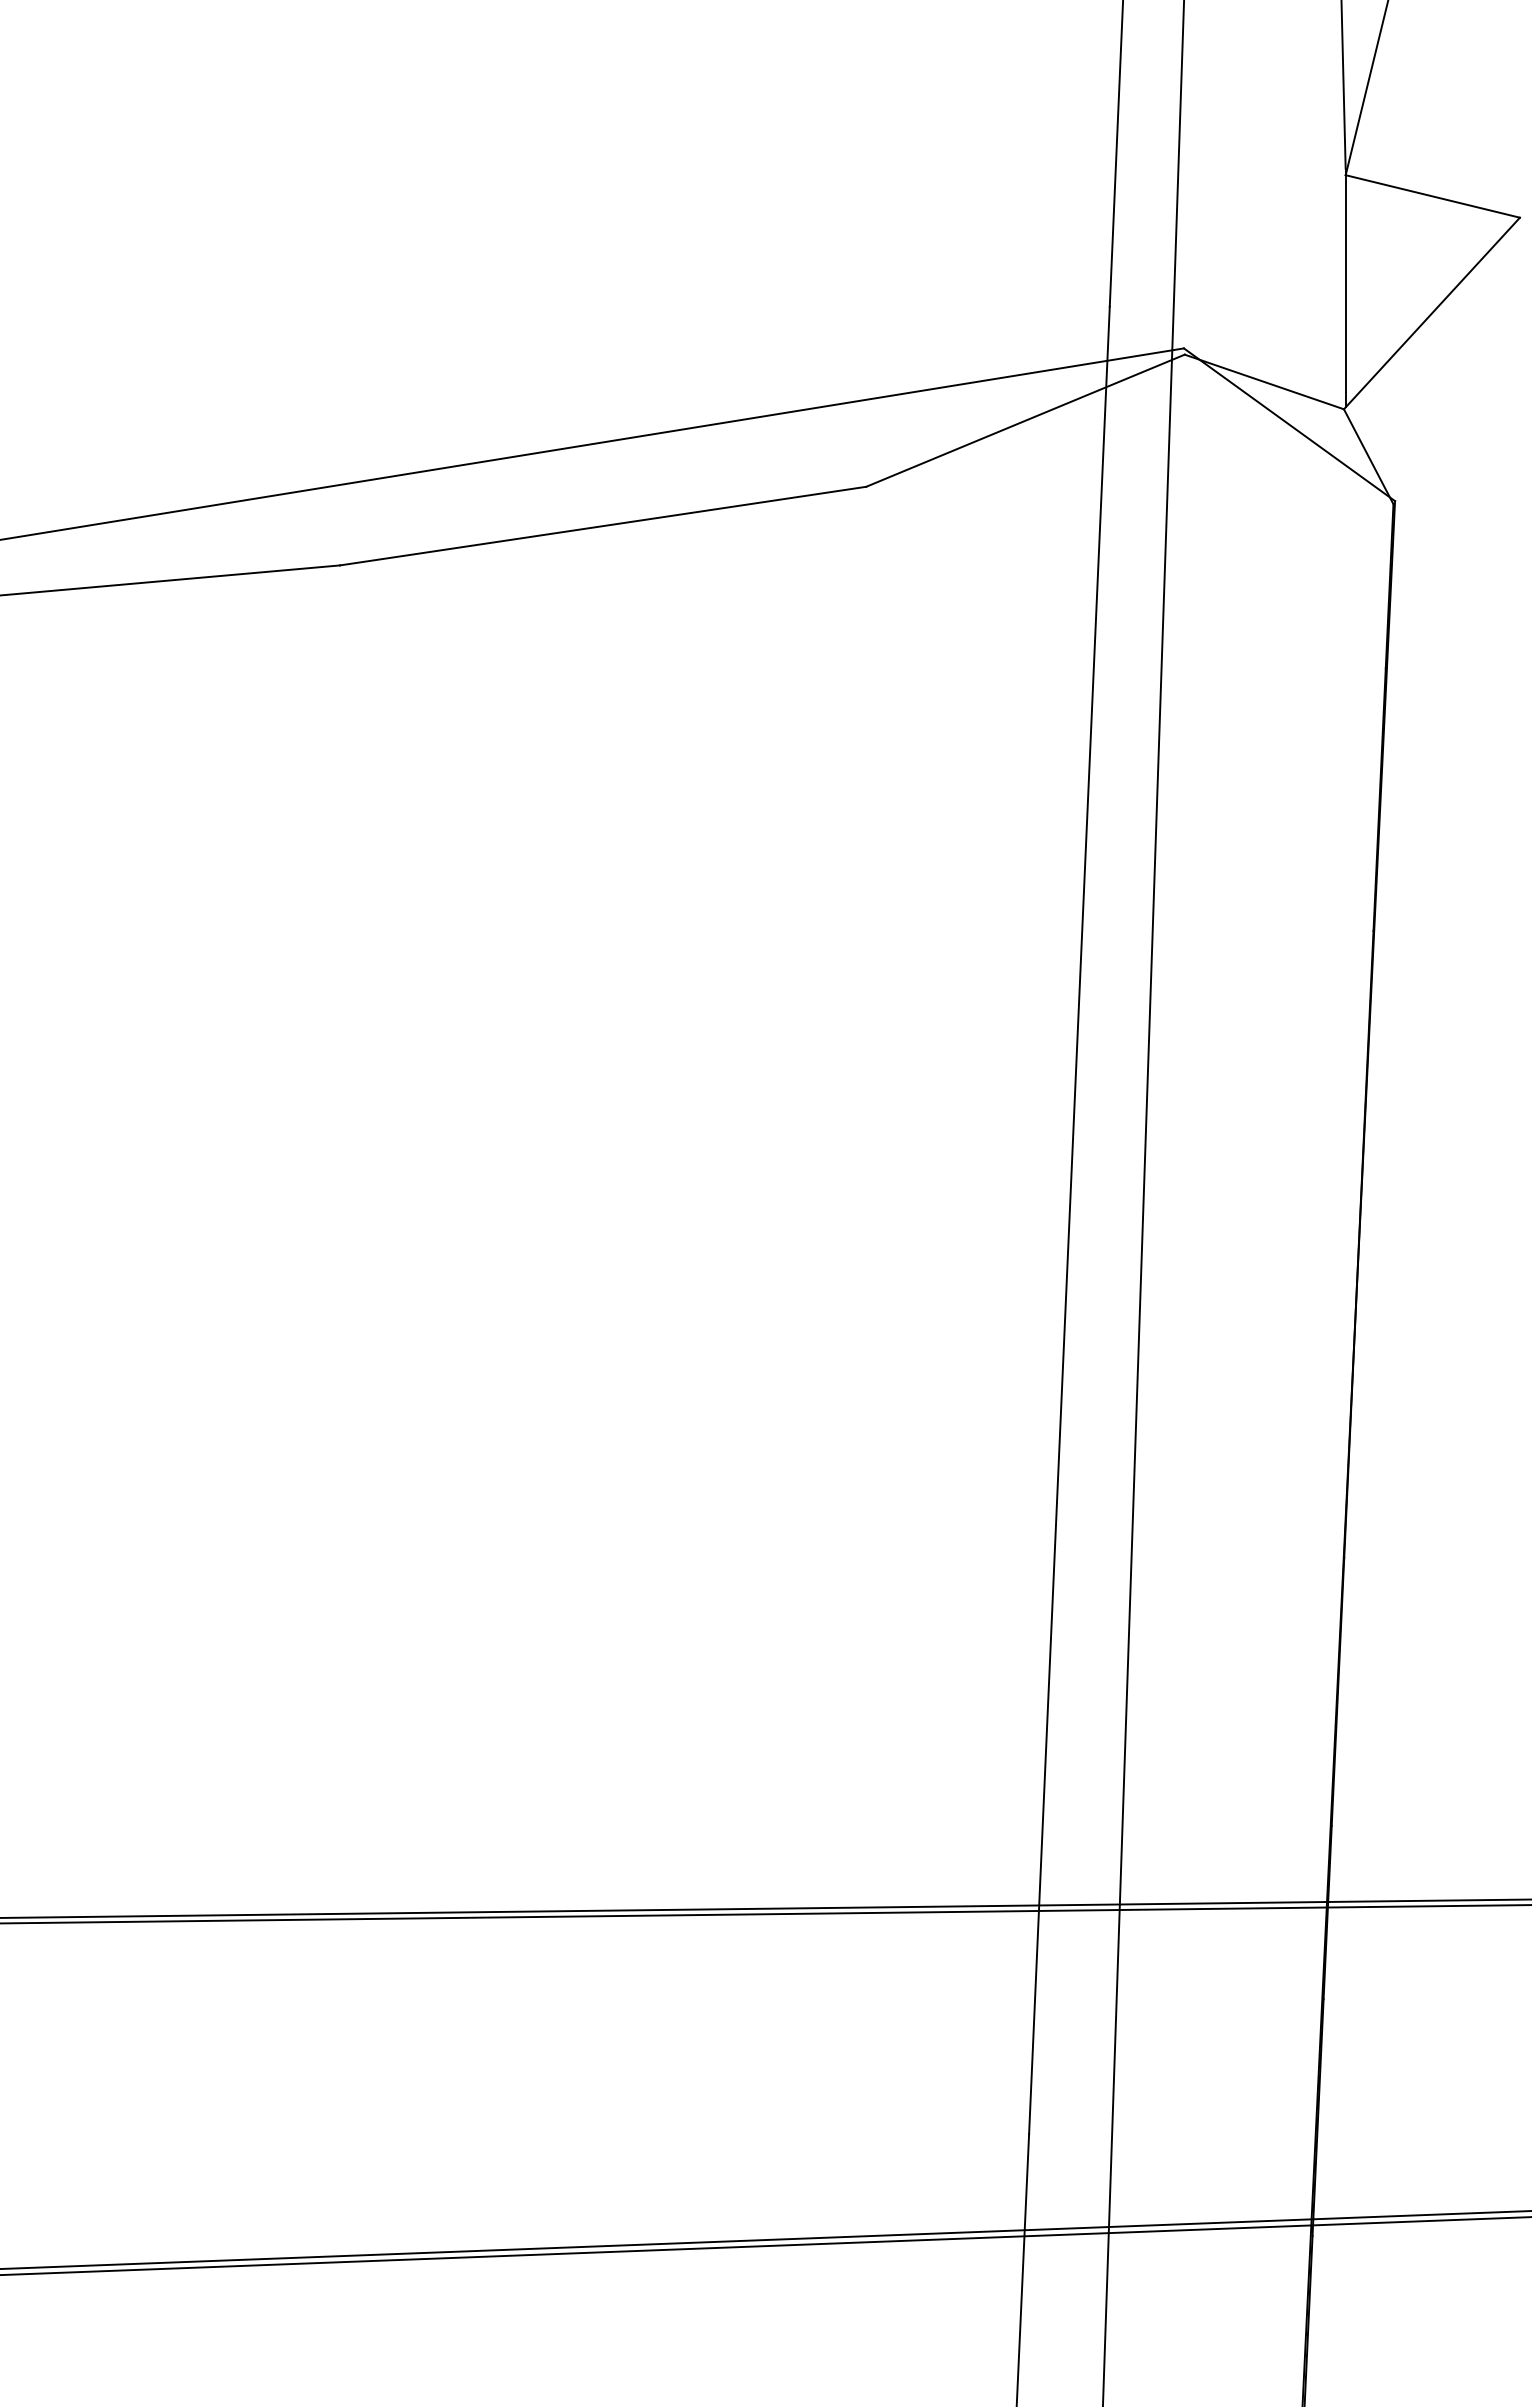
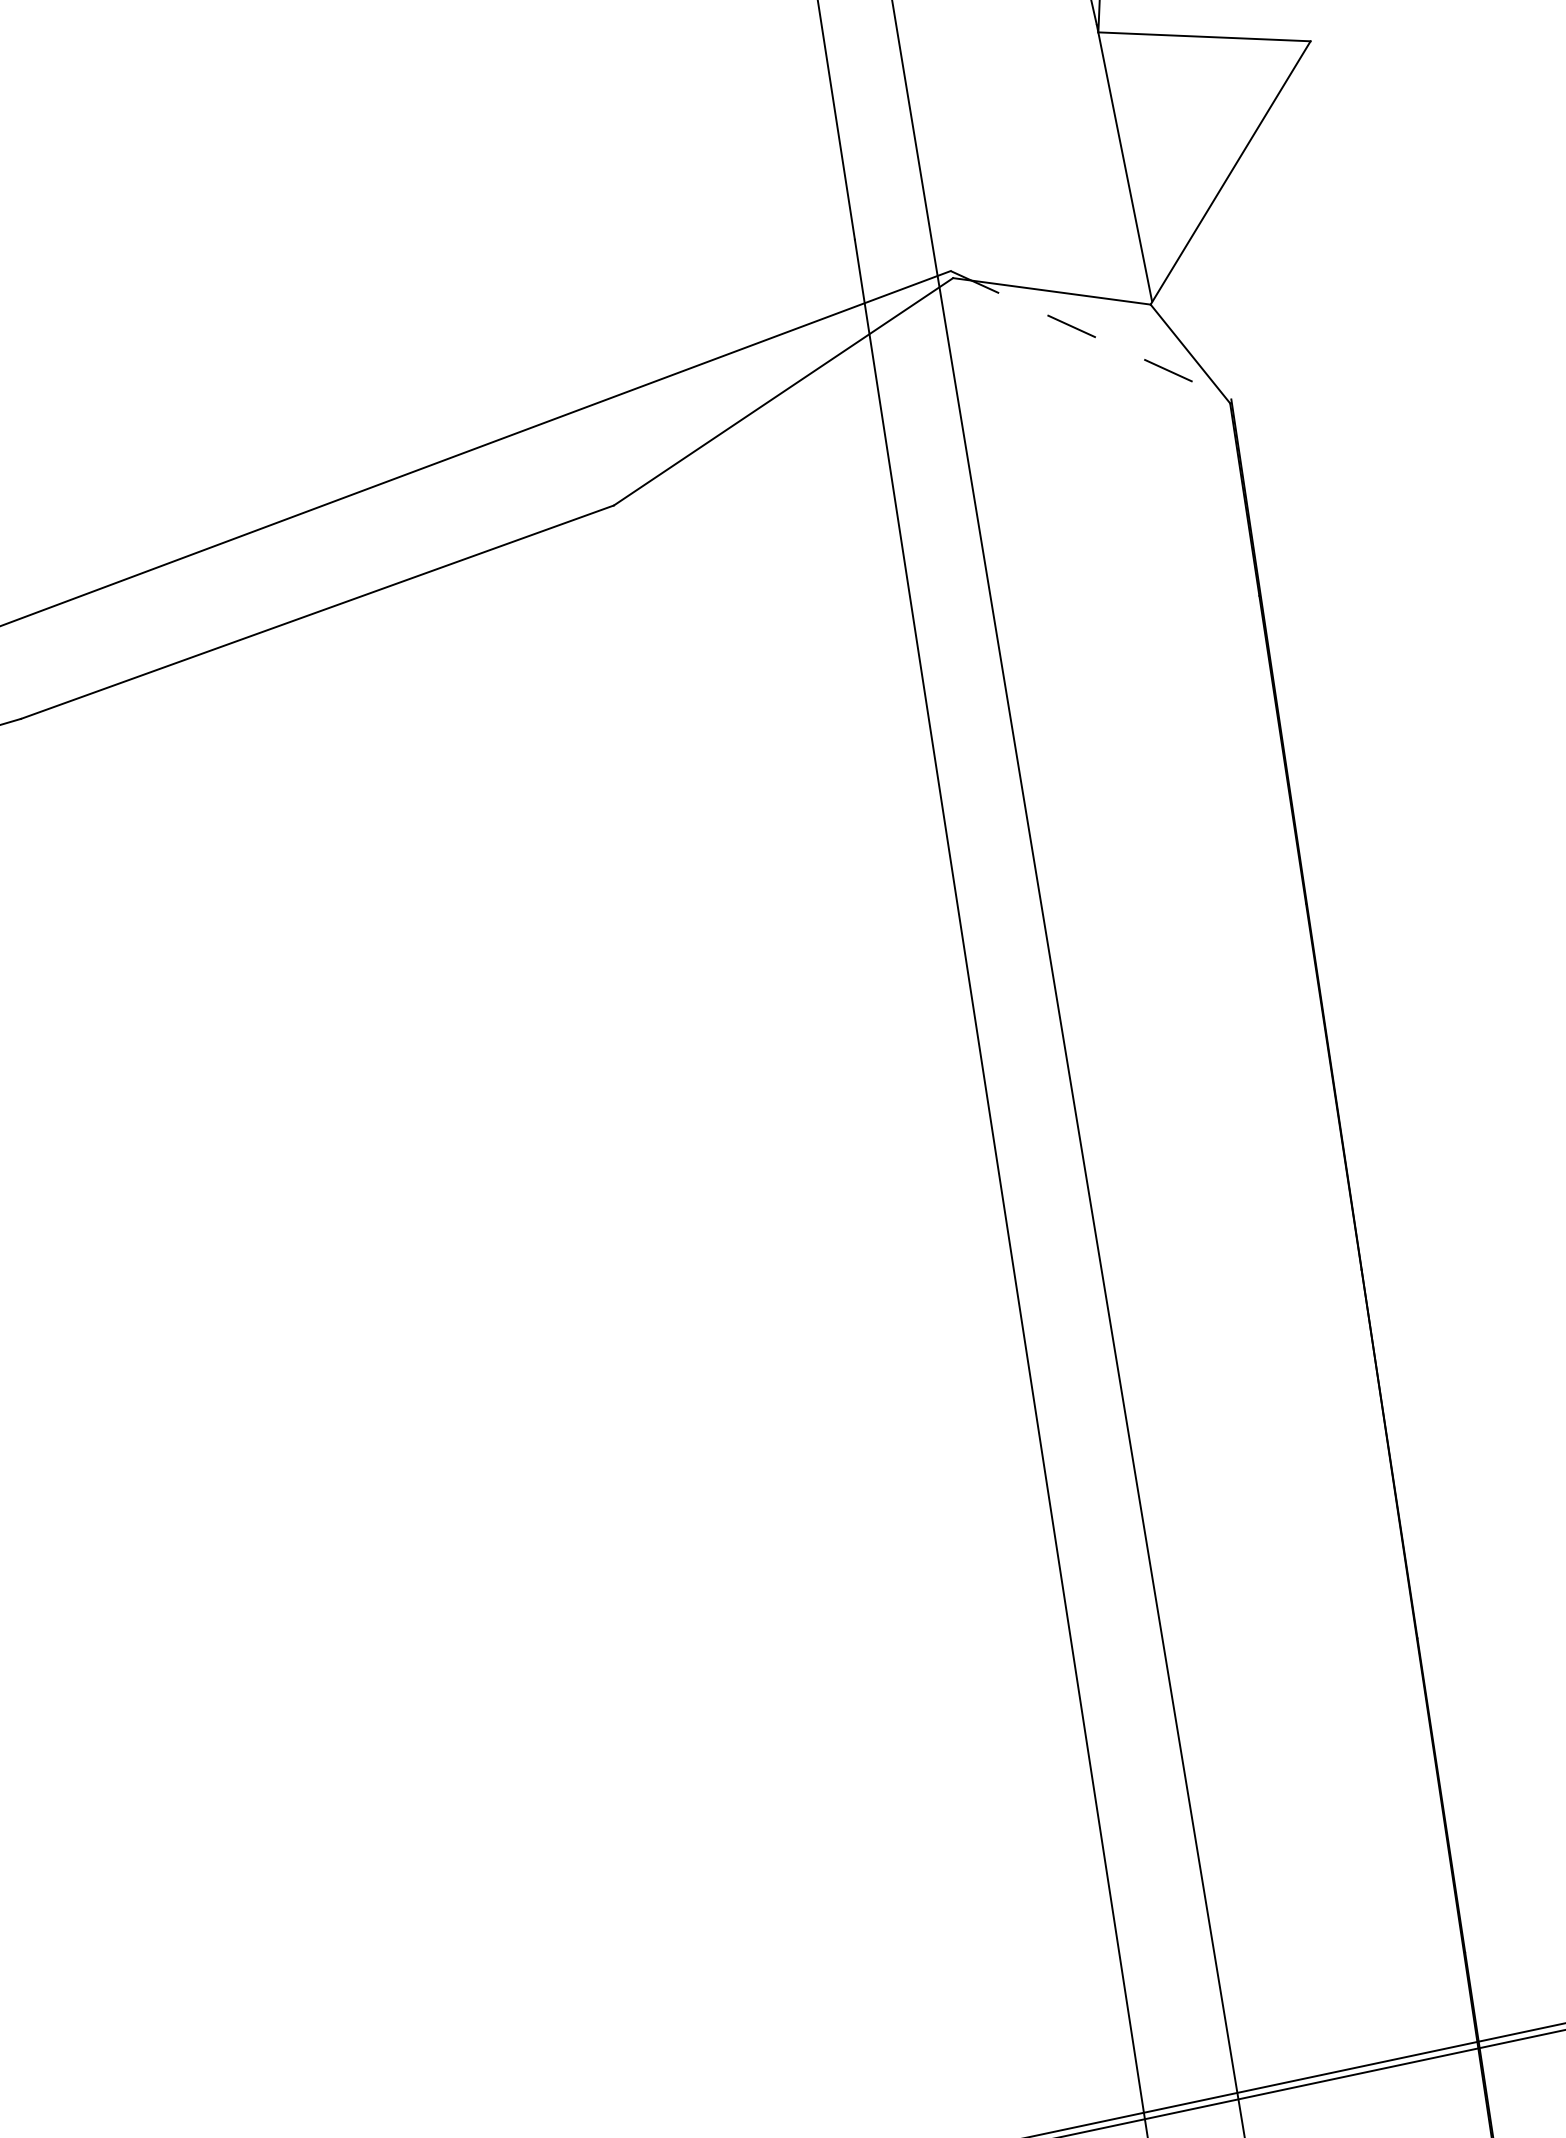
line: (1289, 425) -> (1091, 336), solid -> dashed

